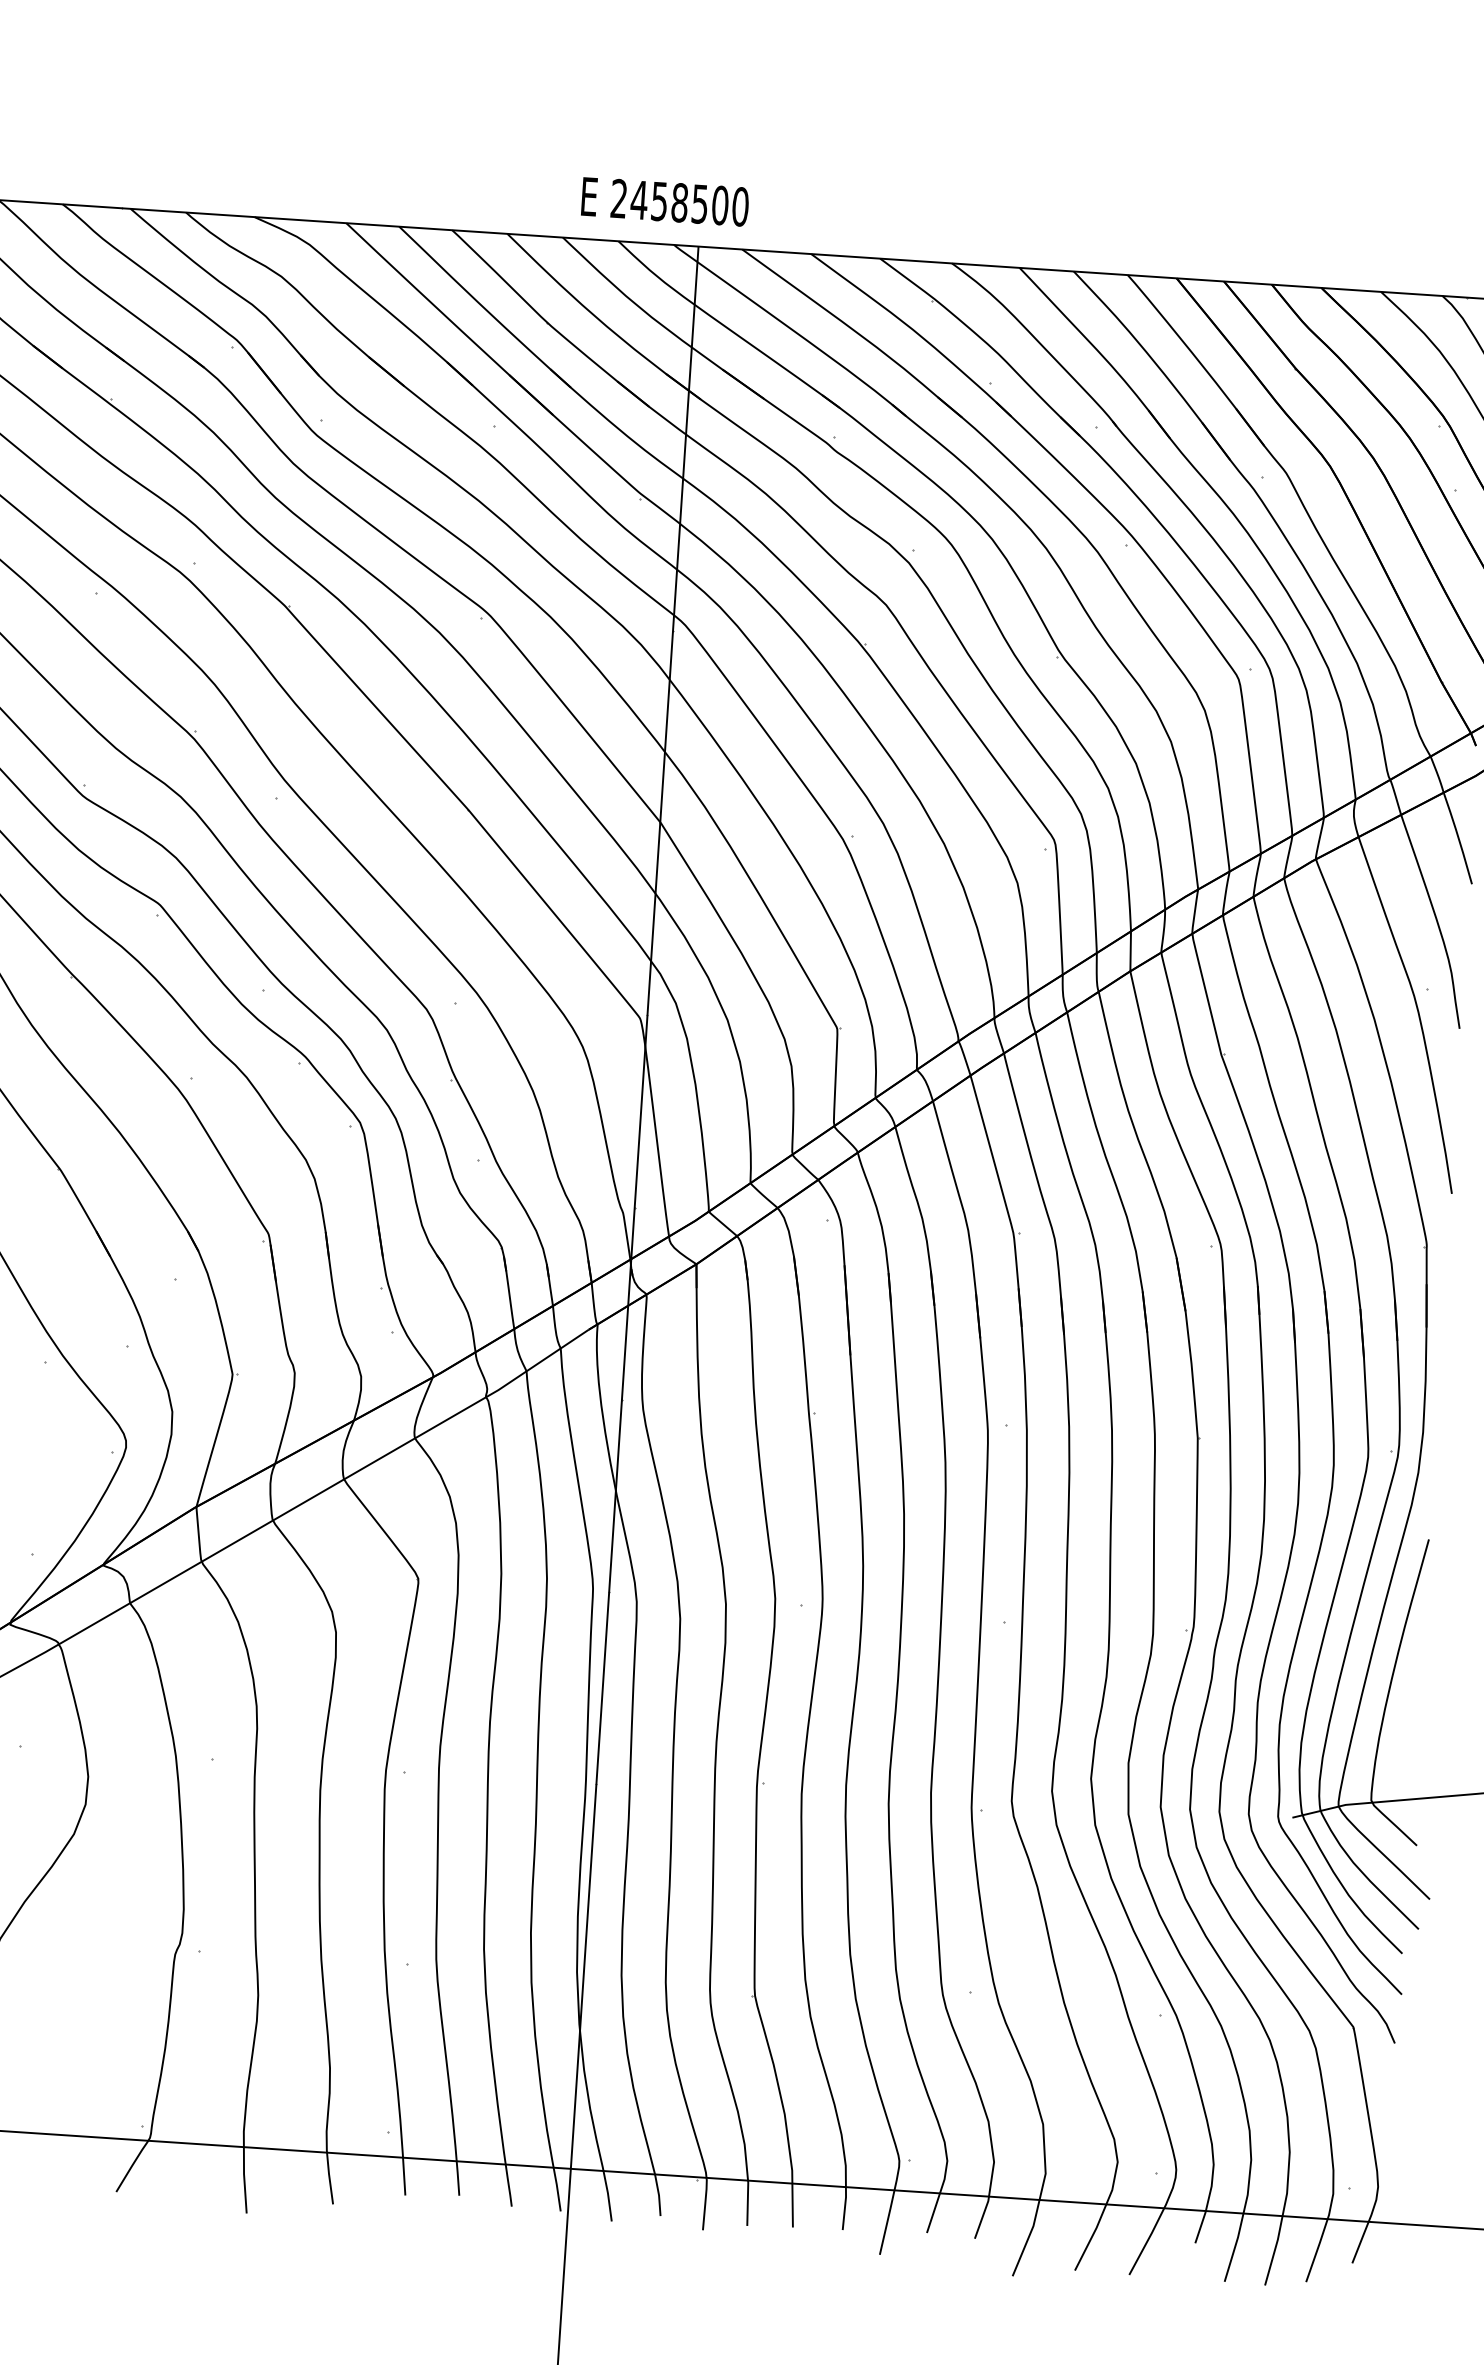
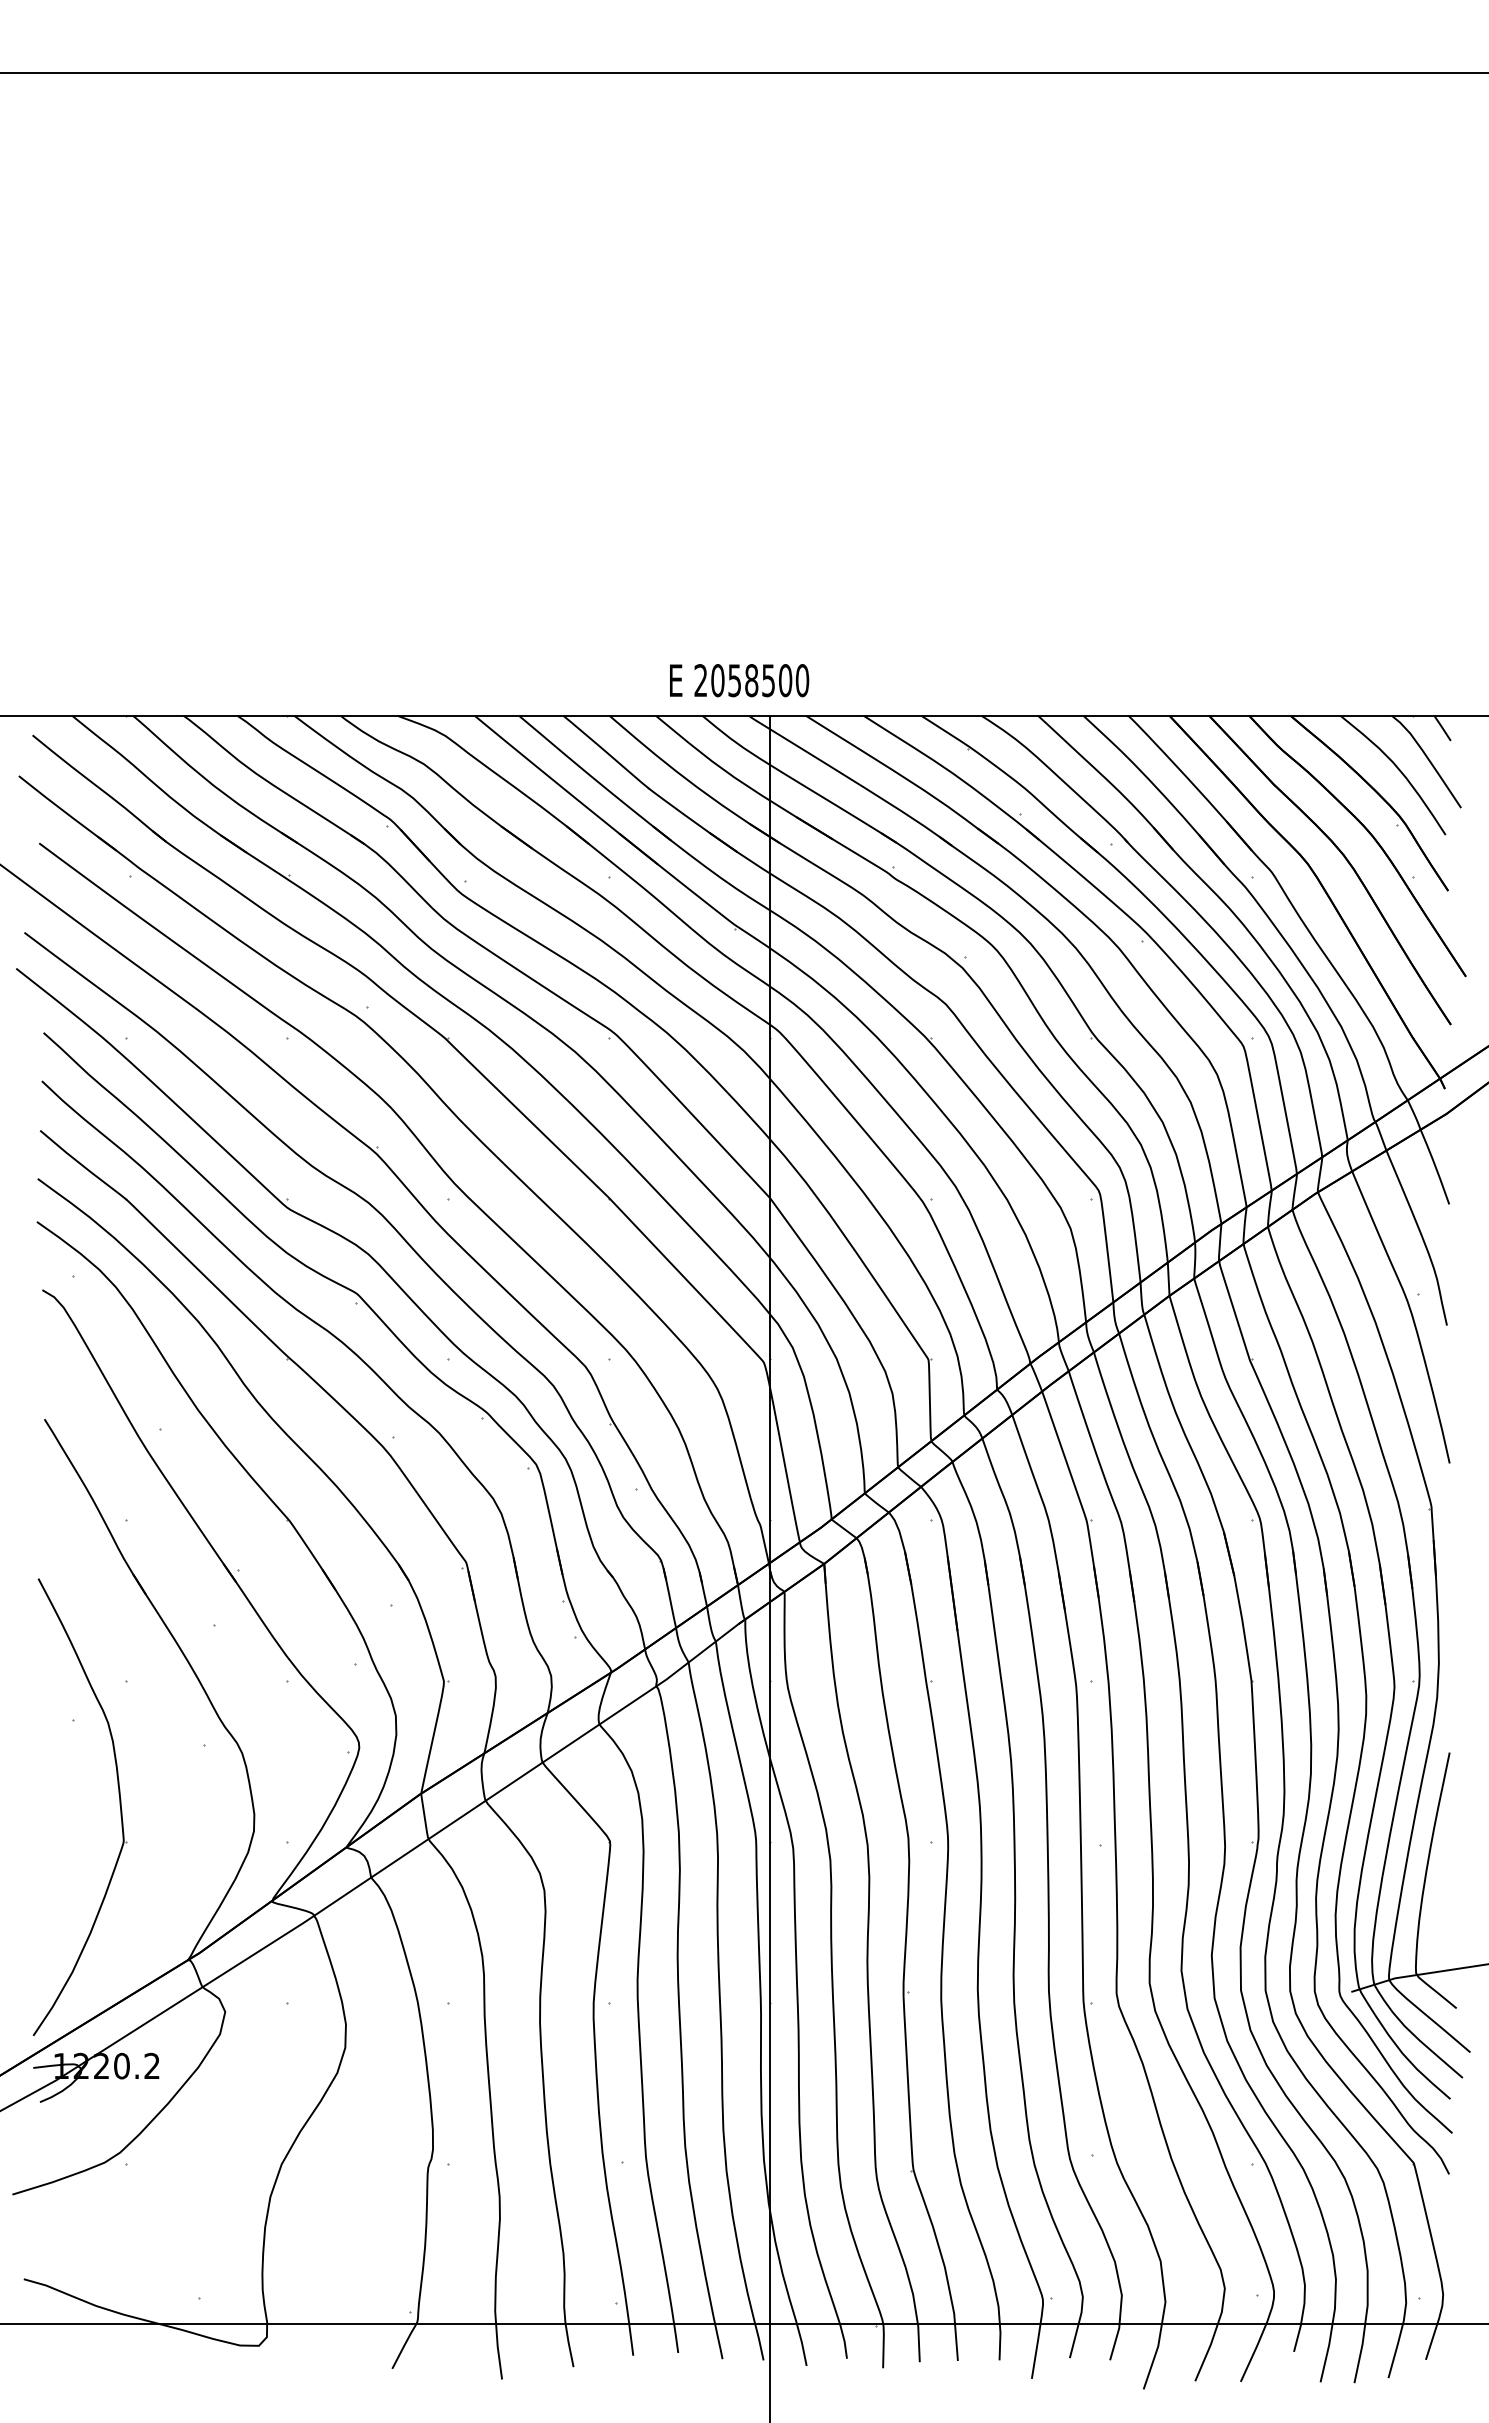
text: (638, 199) -> (717, 680), 2458500 -> 2058500

